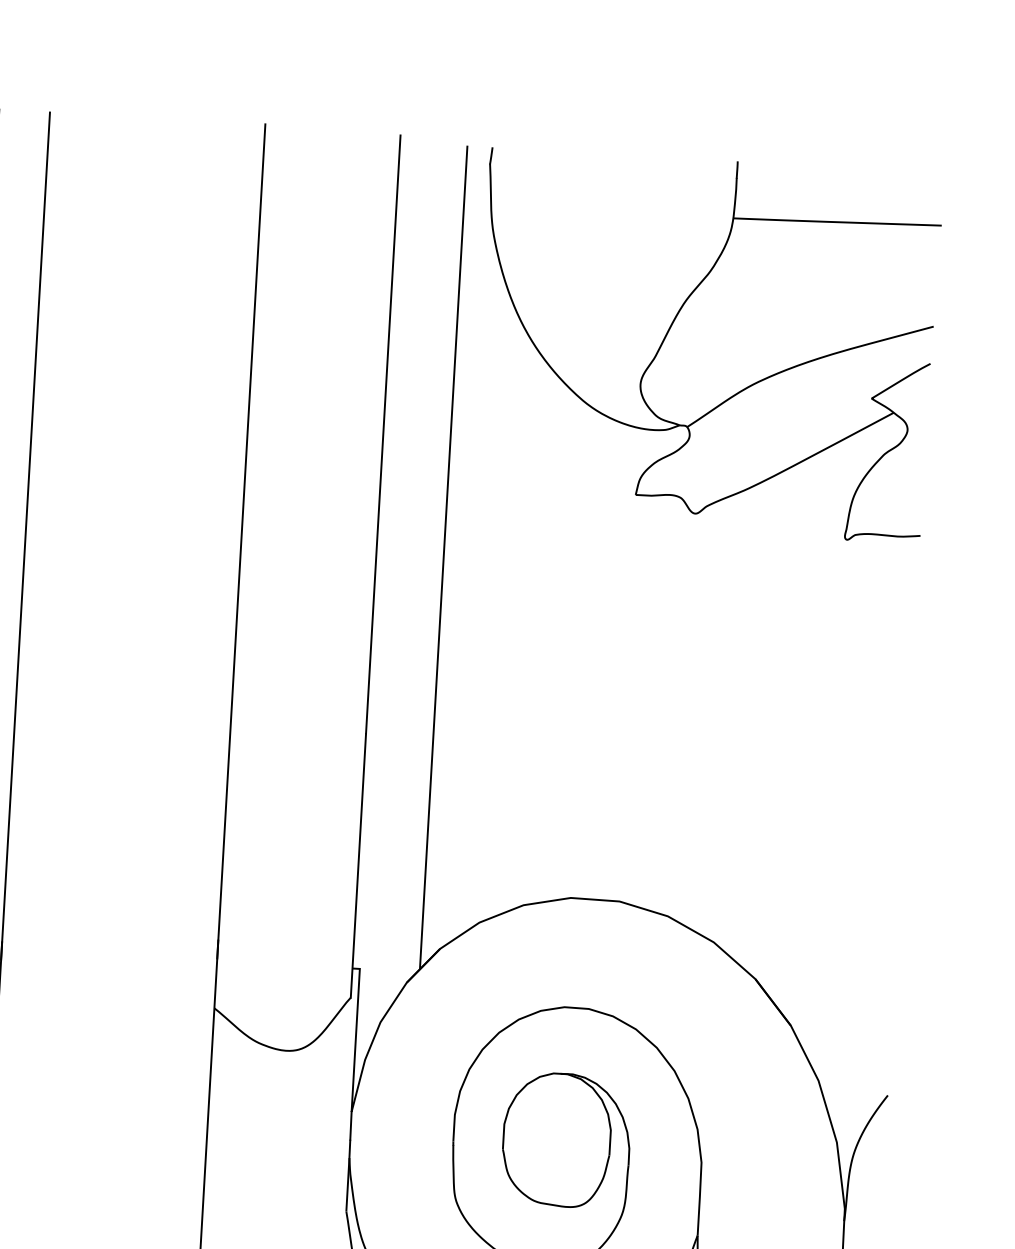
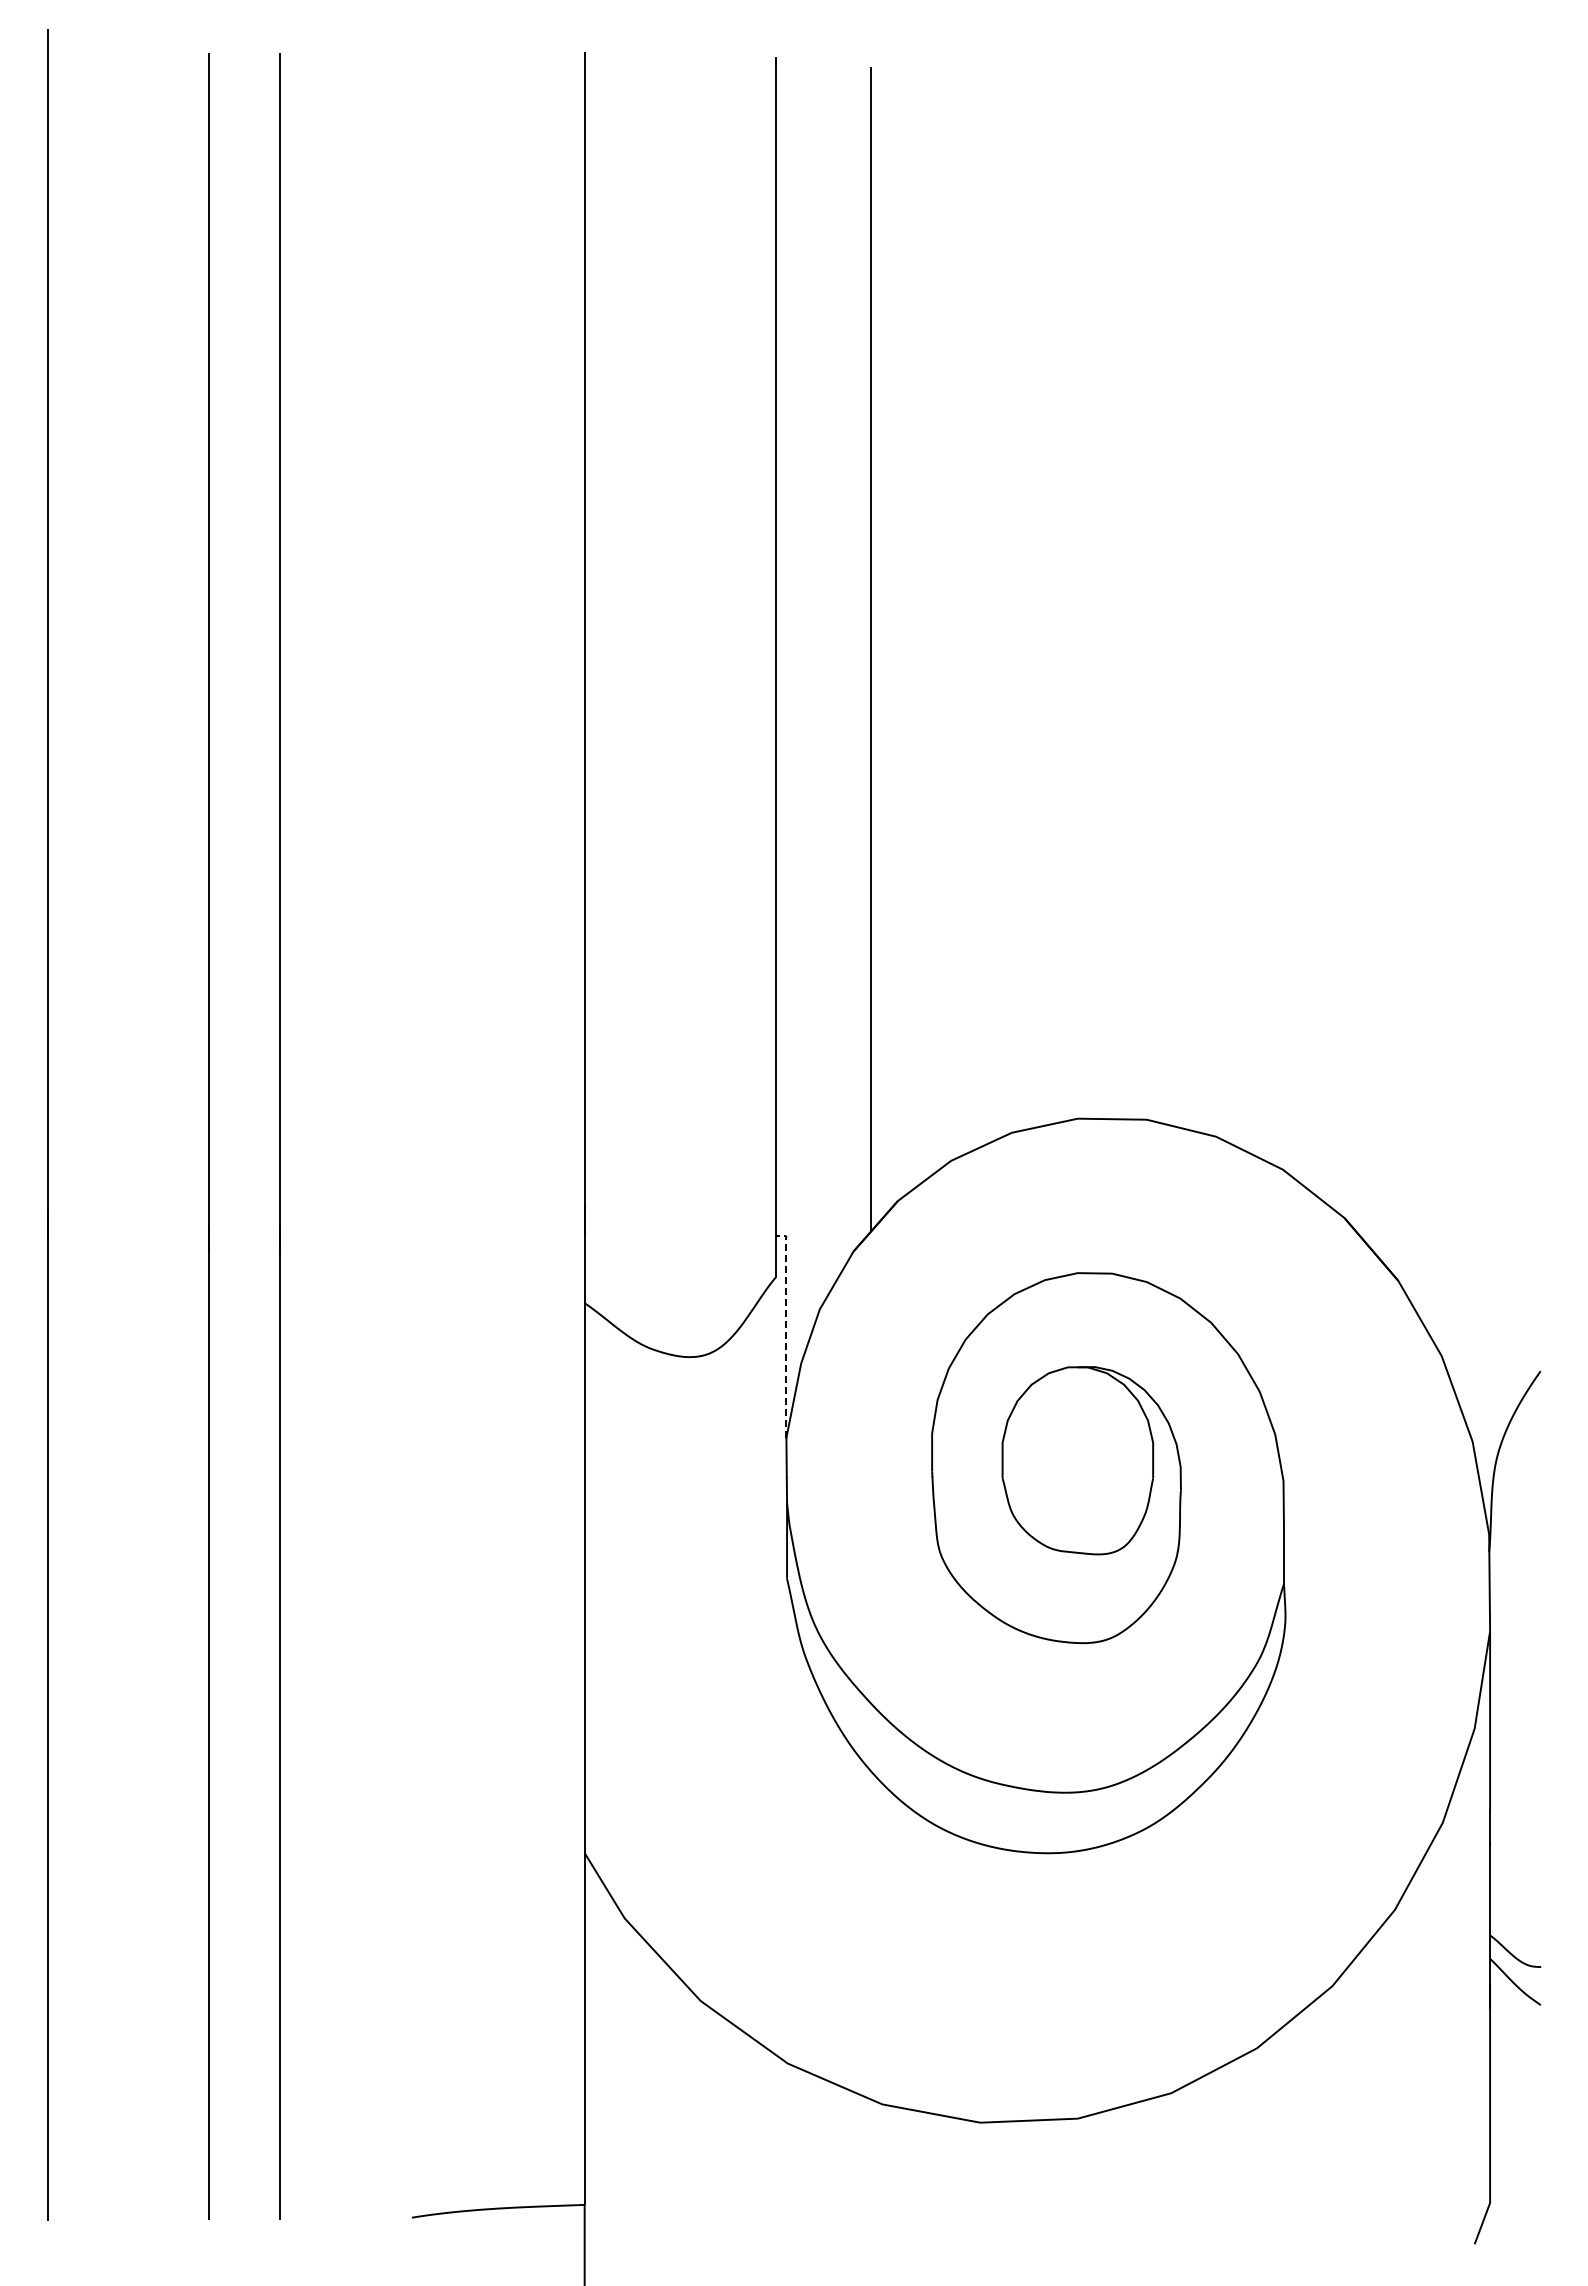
part: (670, 330) -> (1171, 310), removed
line: (356, 1035) -> (786, 1330), solid -> dashed

